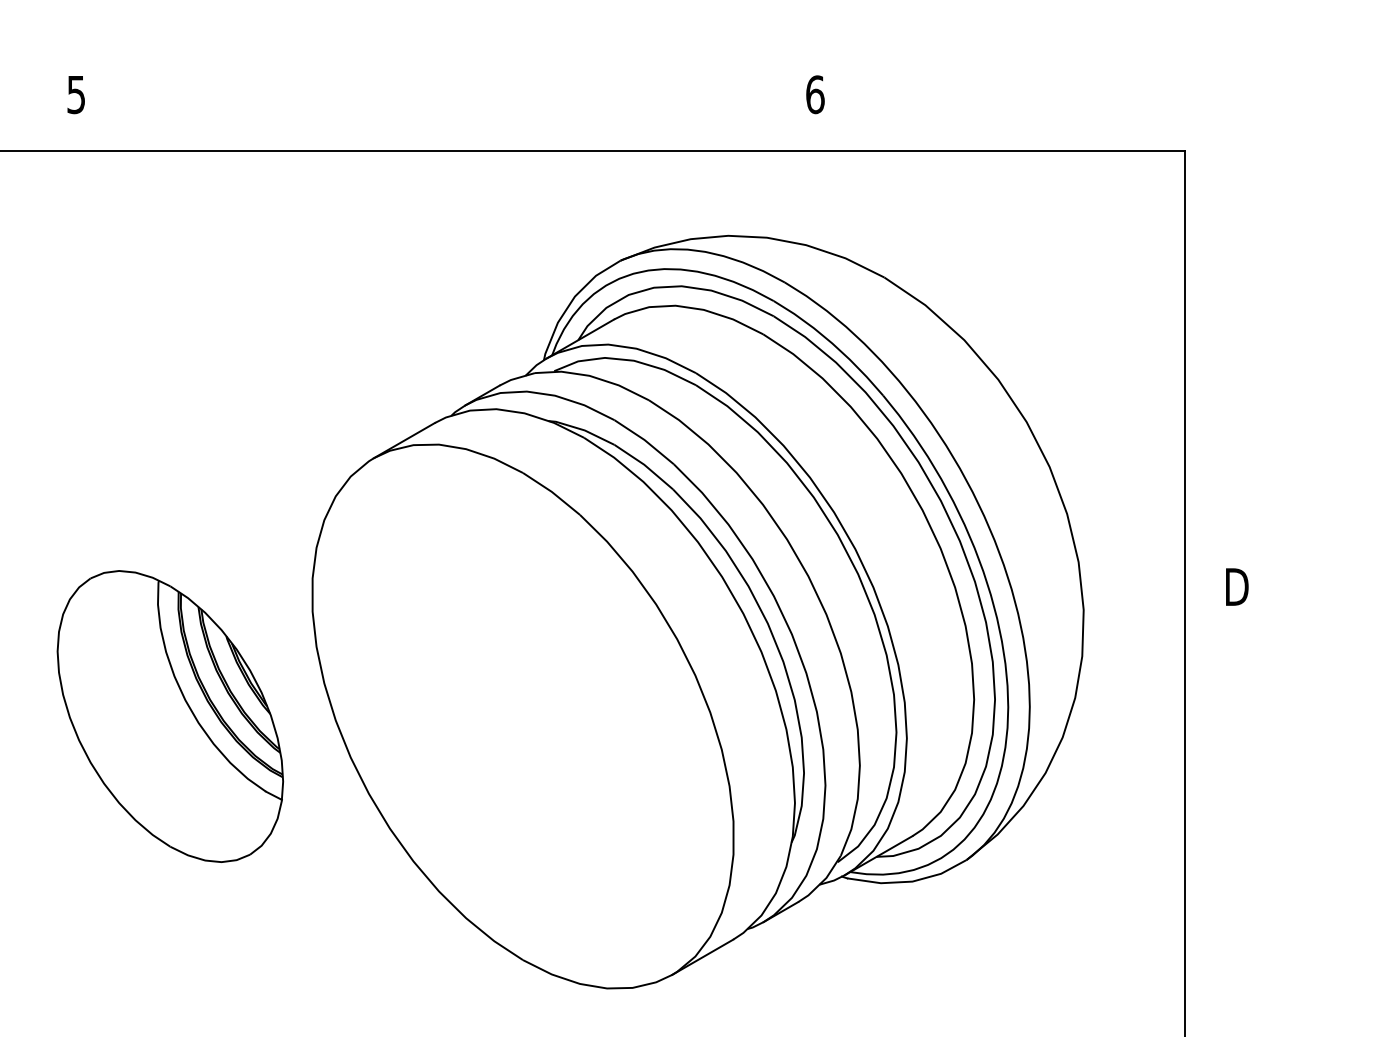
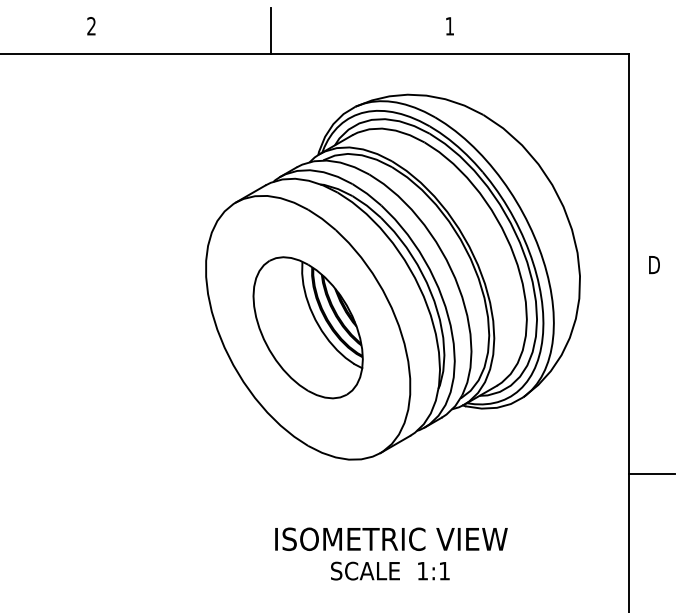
text: (76, 95) -> (91, 26), 5 -> 2
text: (814, 95) -> (449, 26), 6 -> 1
line: (445, 103) -> (270, 30), added
part: (168, 715) -> (307, 327), moved
line: (1231, 1019) -> (651, 474), added

